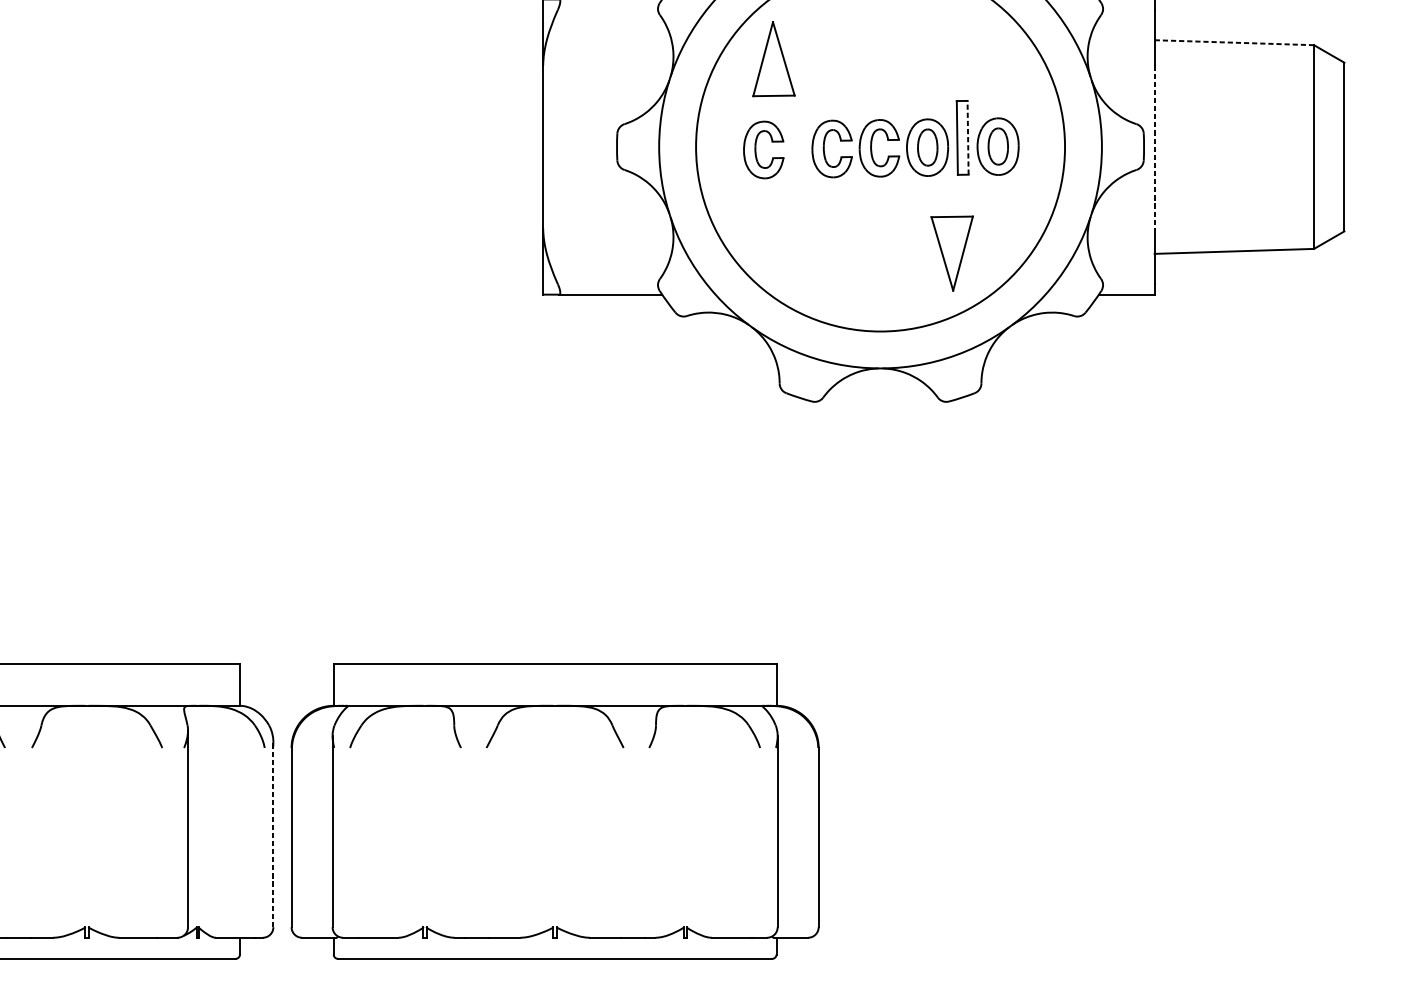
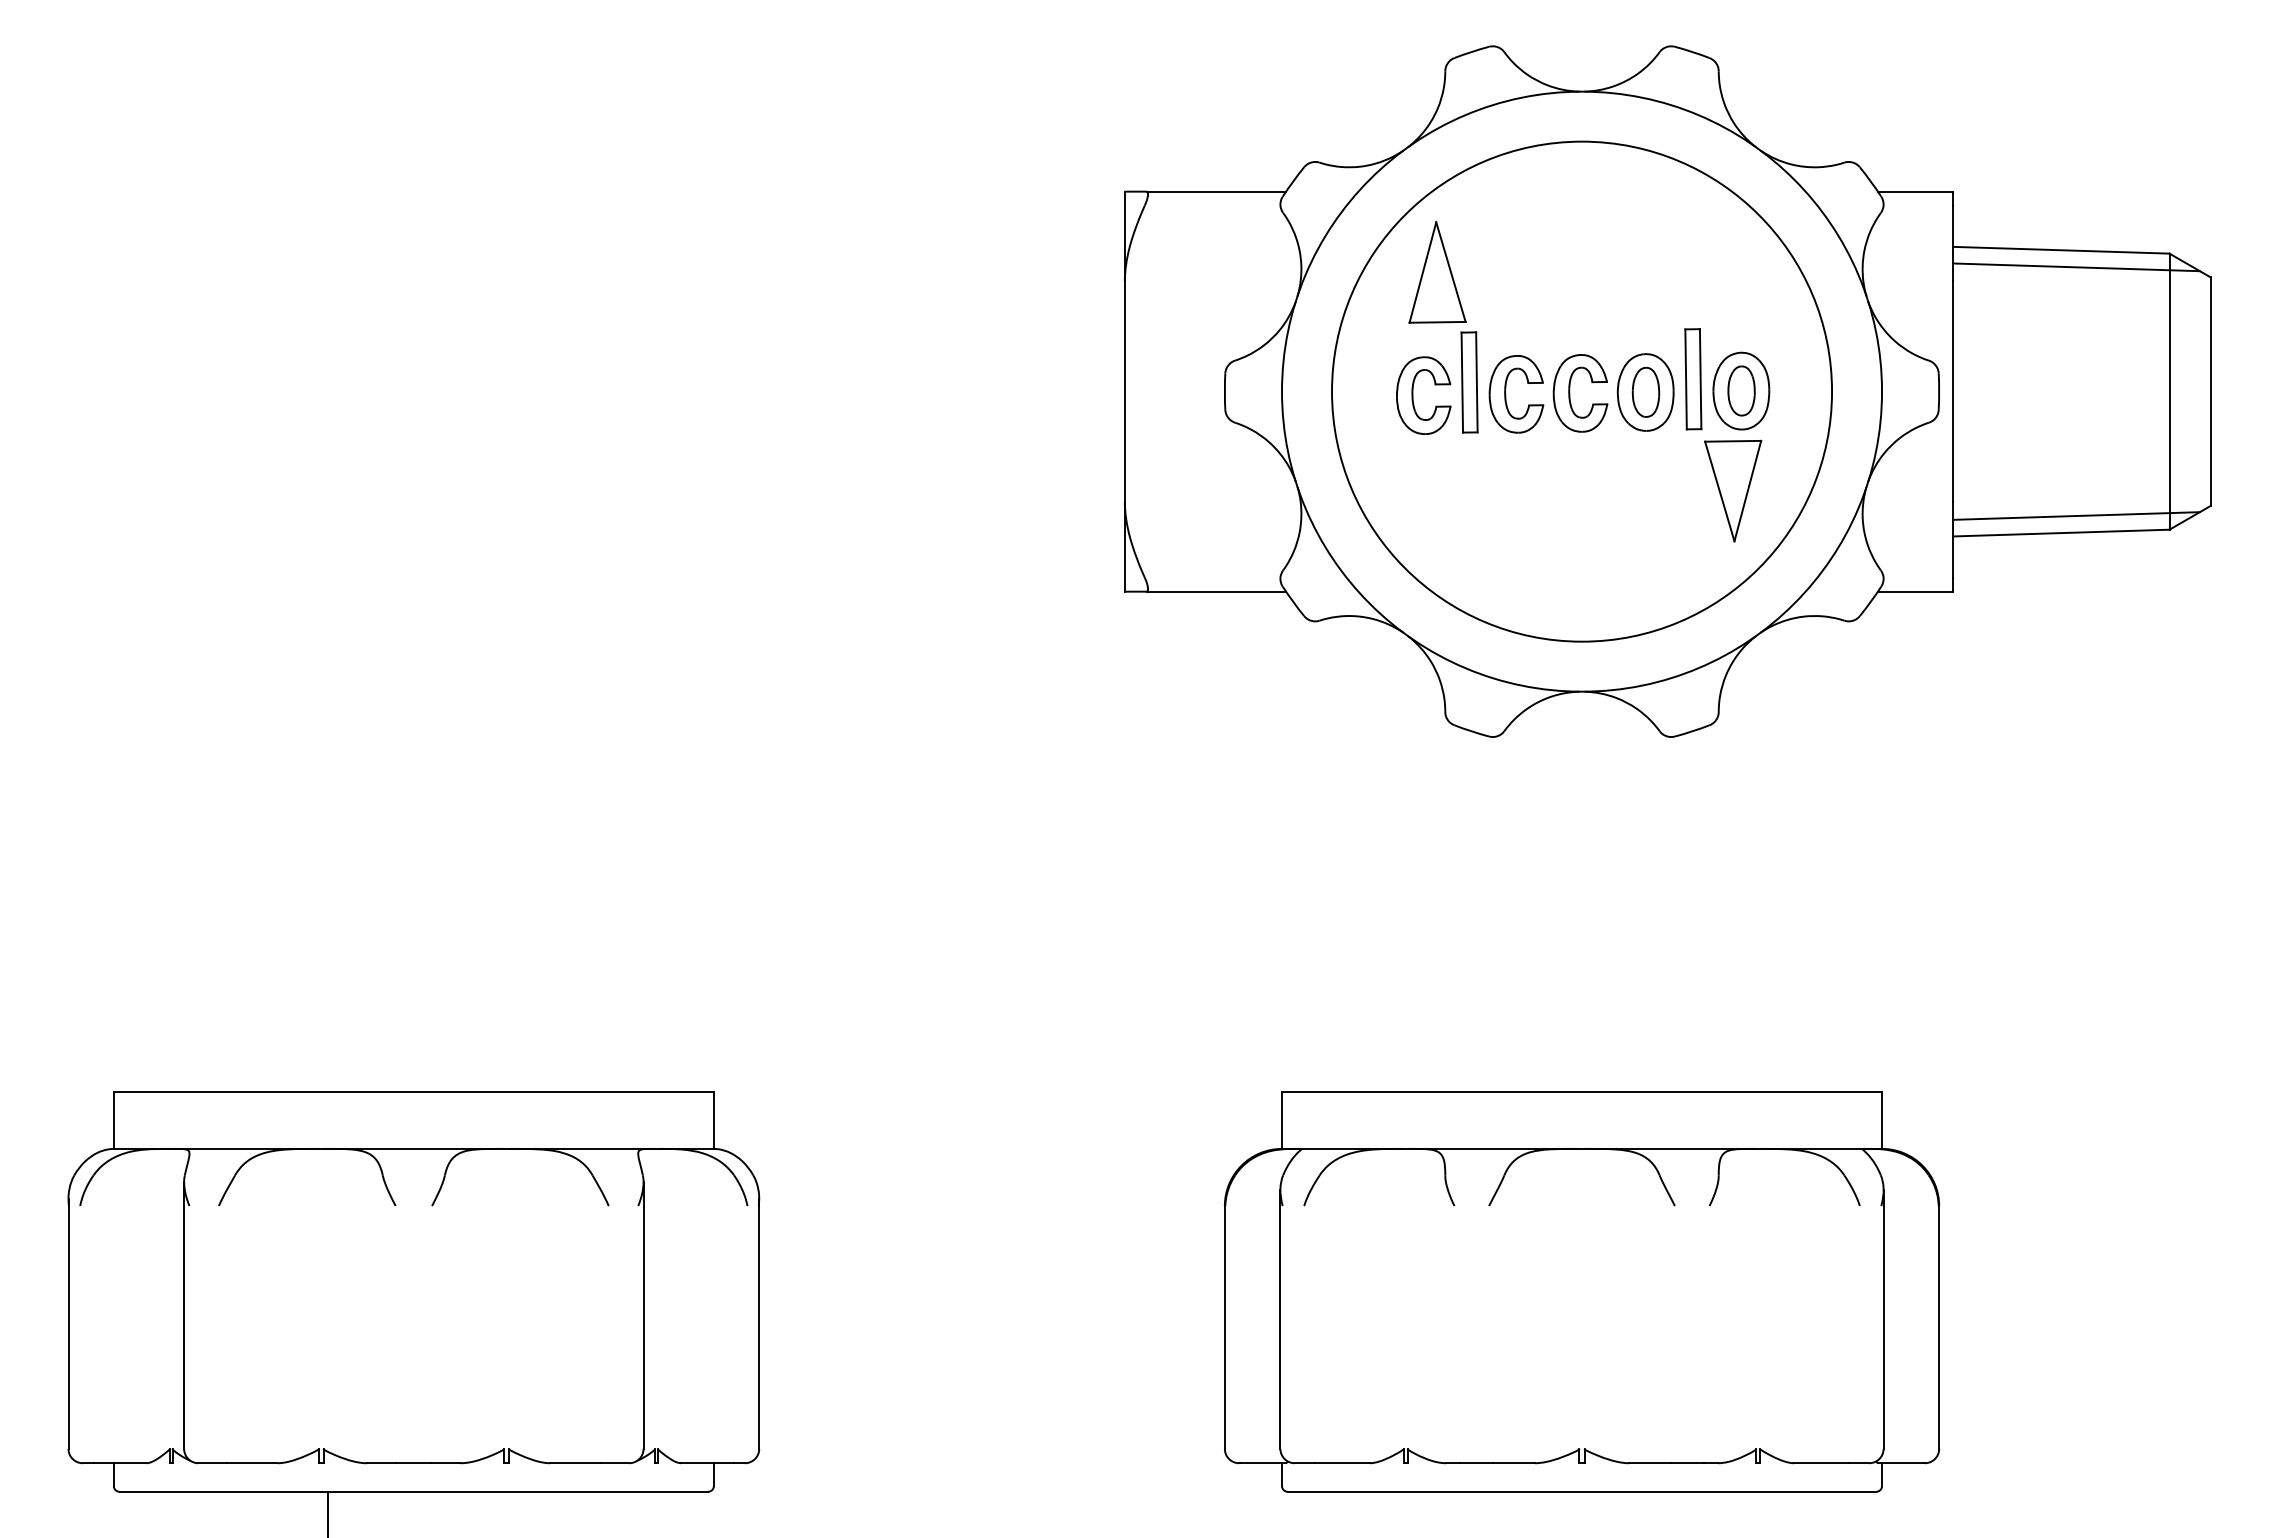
line: (1233, 42) -> (2060, 250), dashed -> solid
line: (1245, 55) -> (2076, 267), added
line: (967, 137) -> (1700, 378), dashed -> solid
part: (797, 140) -> (1469, 382), added
line: (1154, 146) -> (1953, 391), dashed -> solid
line: (1245, 238) -> (2076, 515), added
part: (952, 253) -> (1733, 490), moved
part: (555, 811) -> (1582, 1291), moved
line: (273, 834) -> (759, 1323), dashed -> solid

